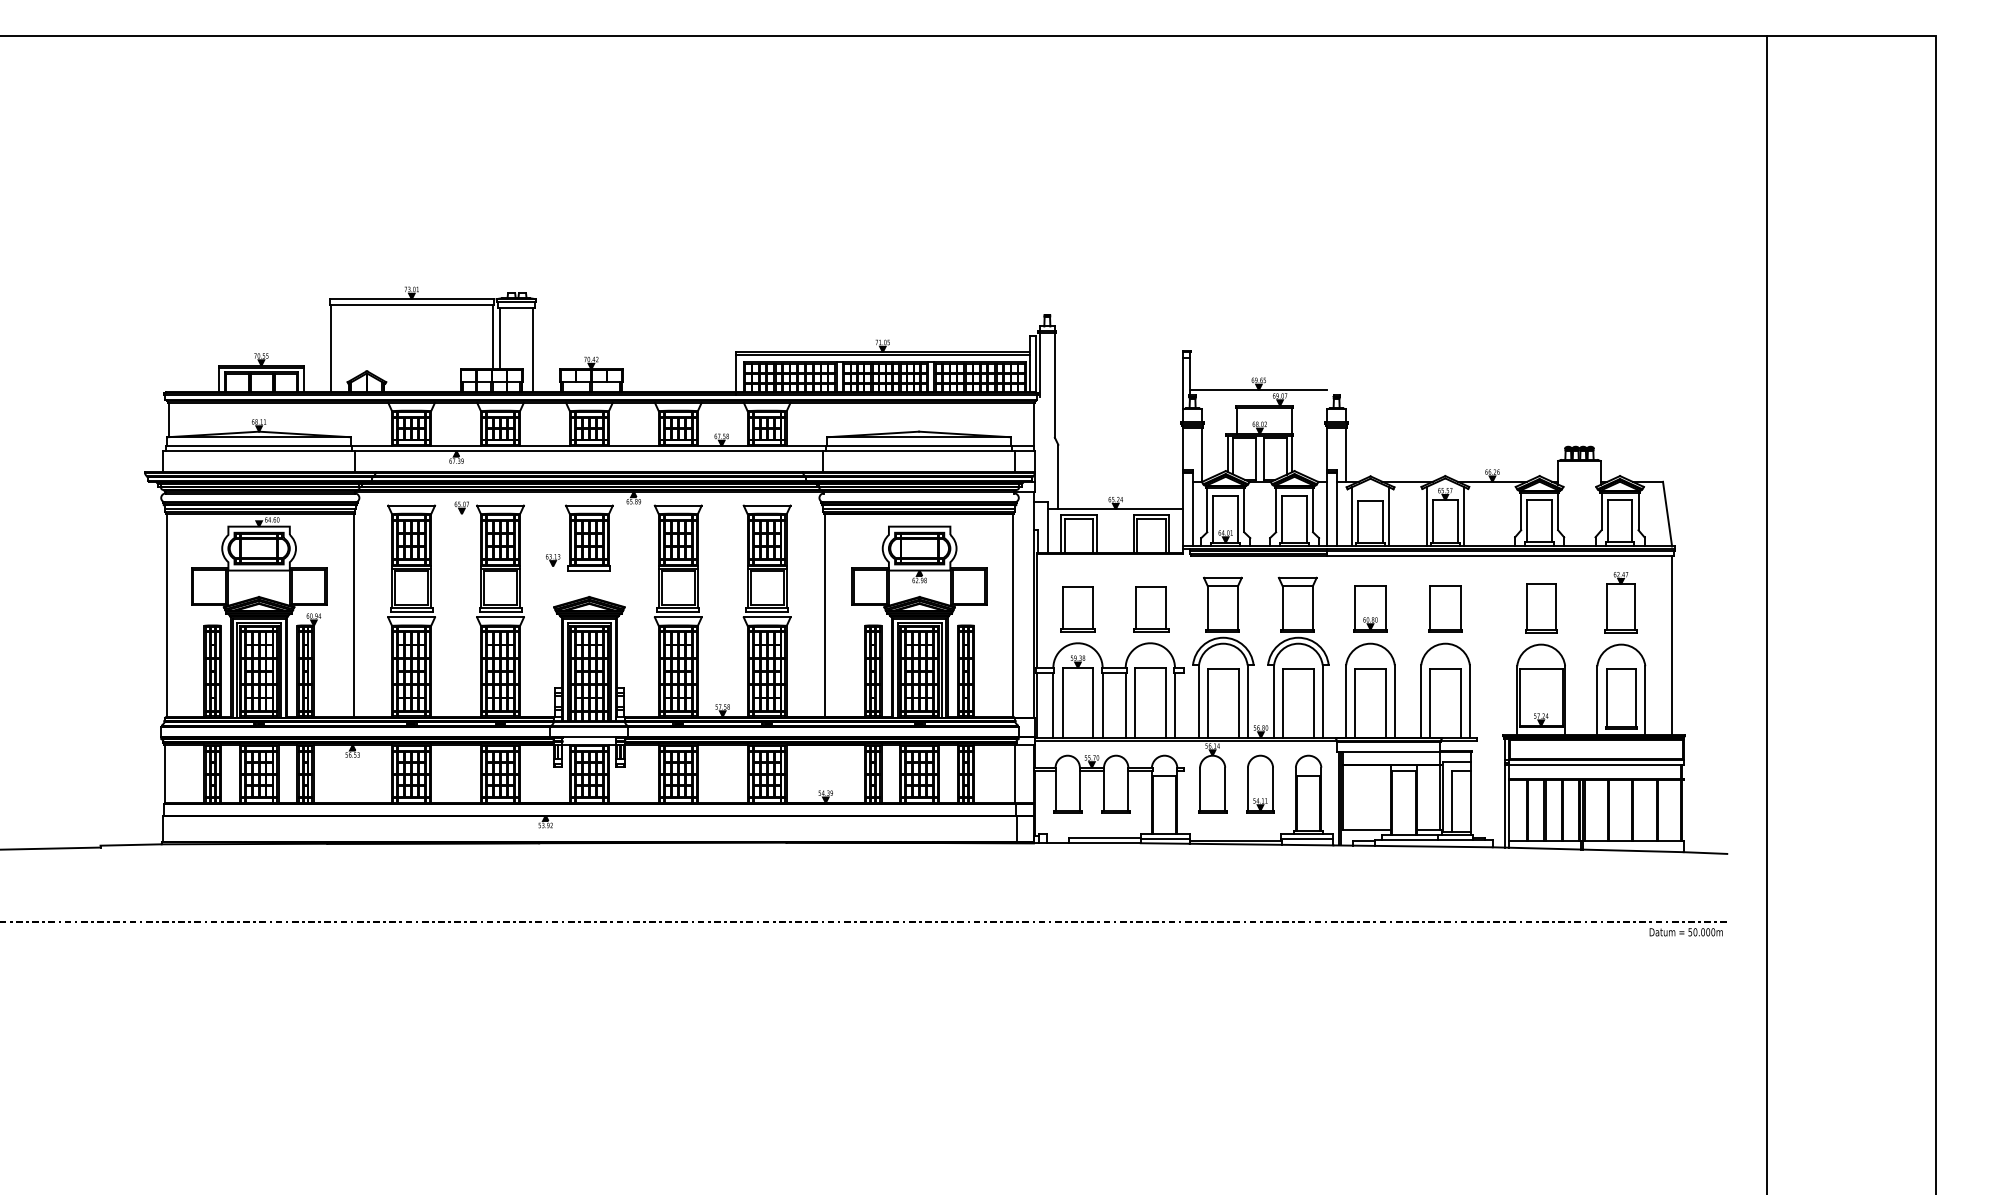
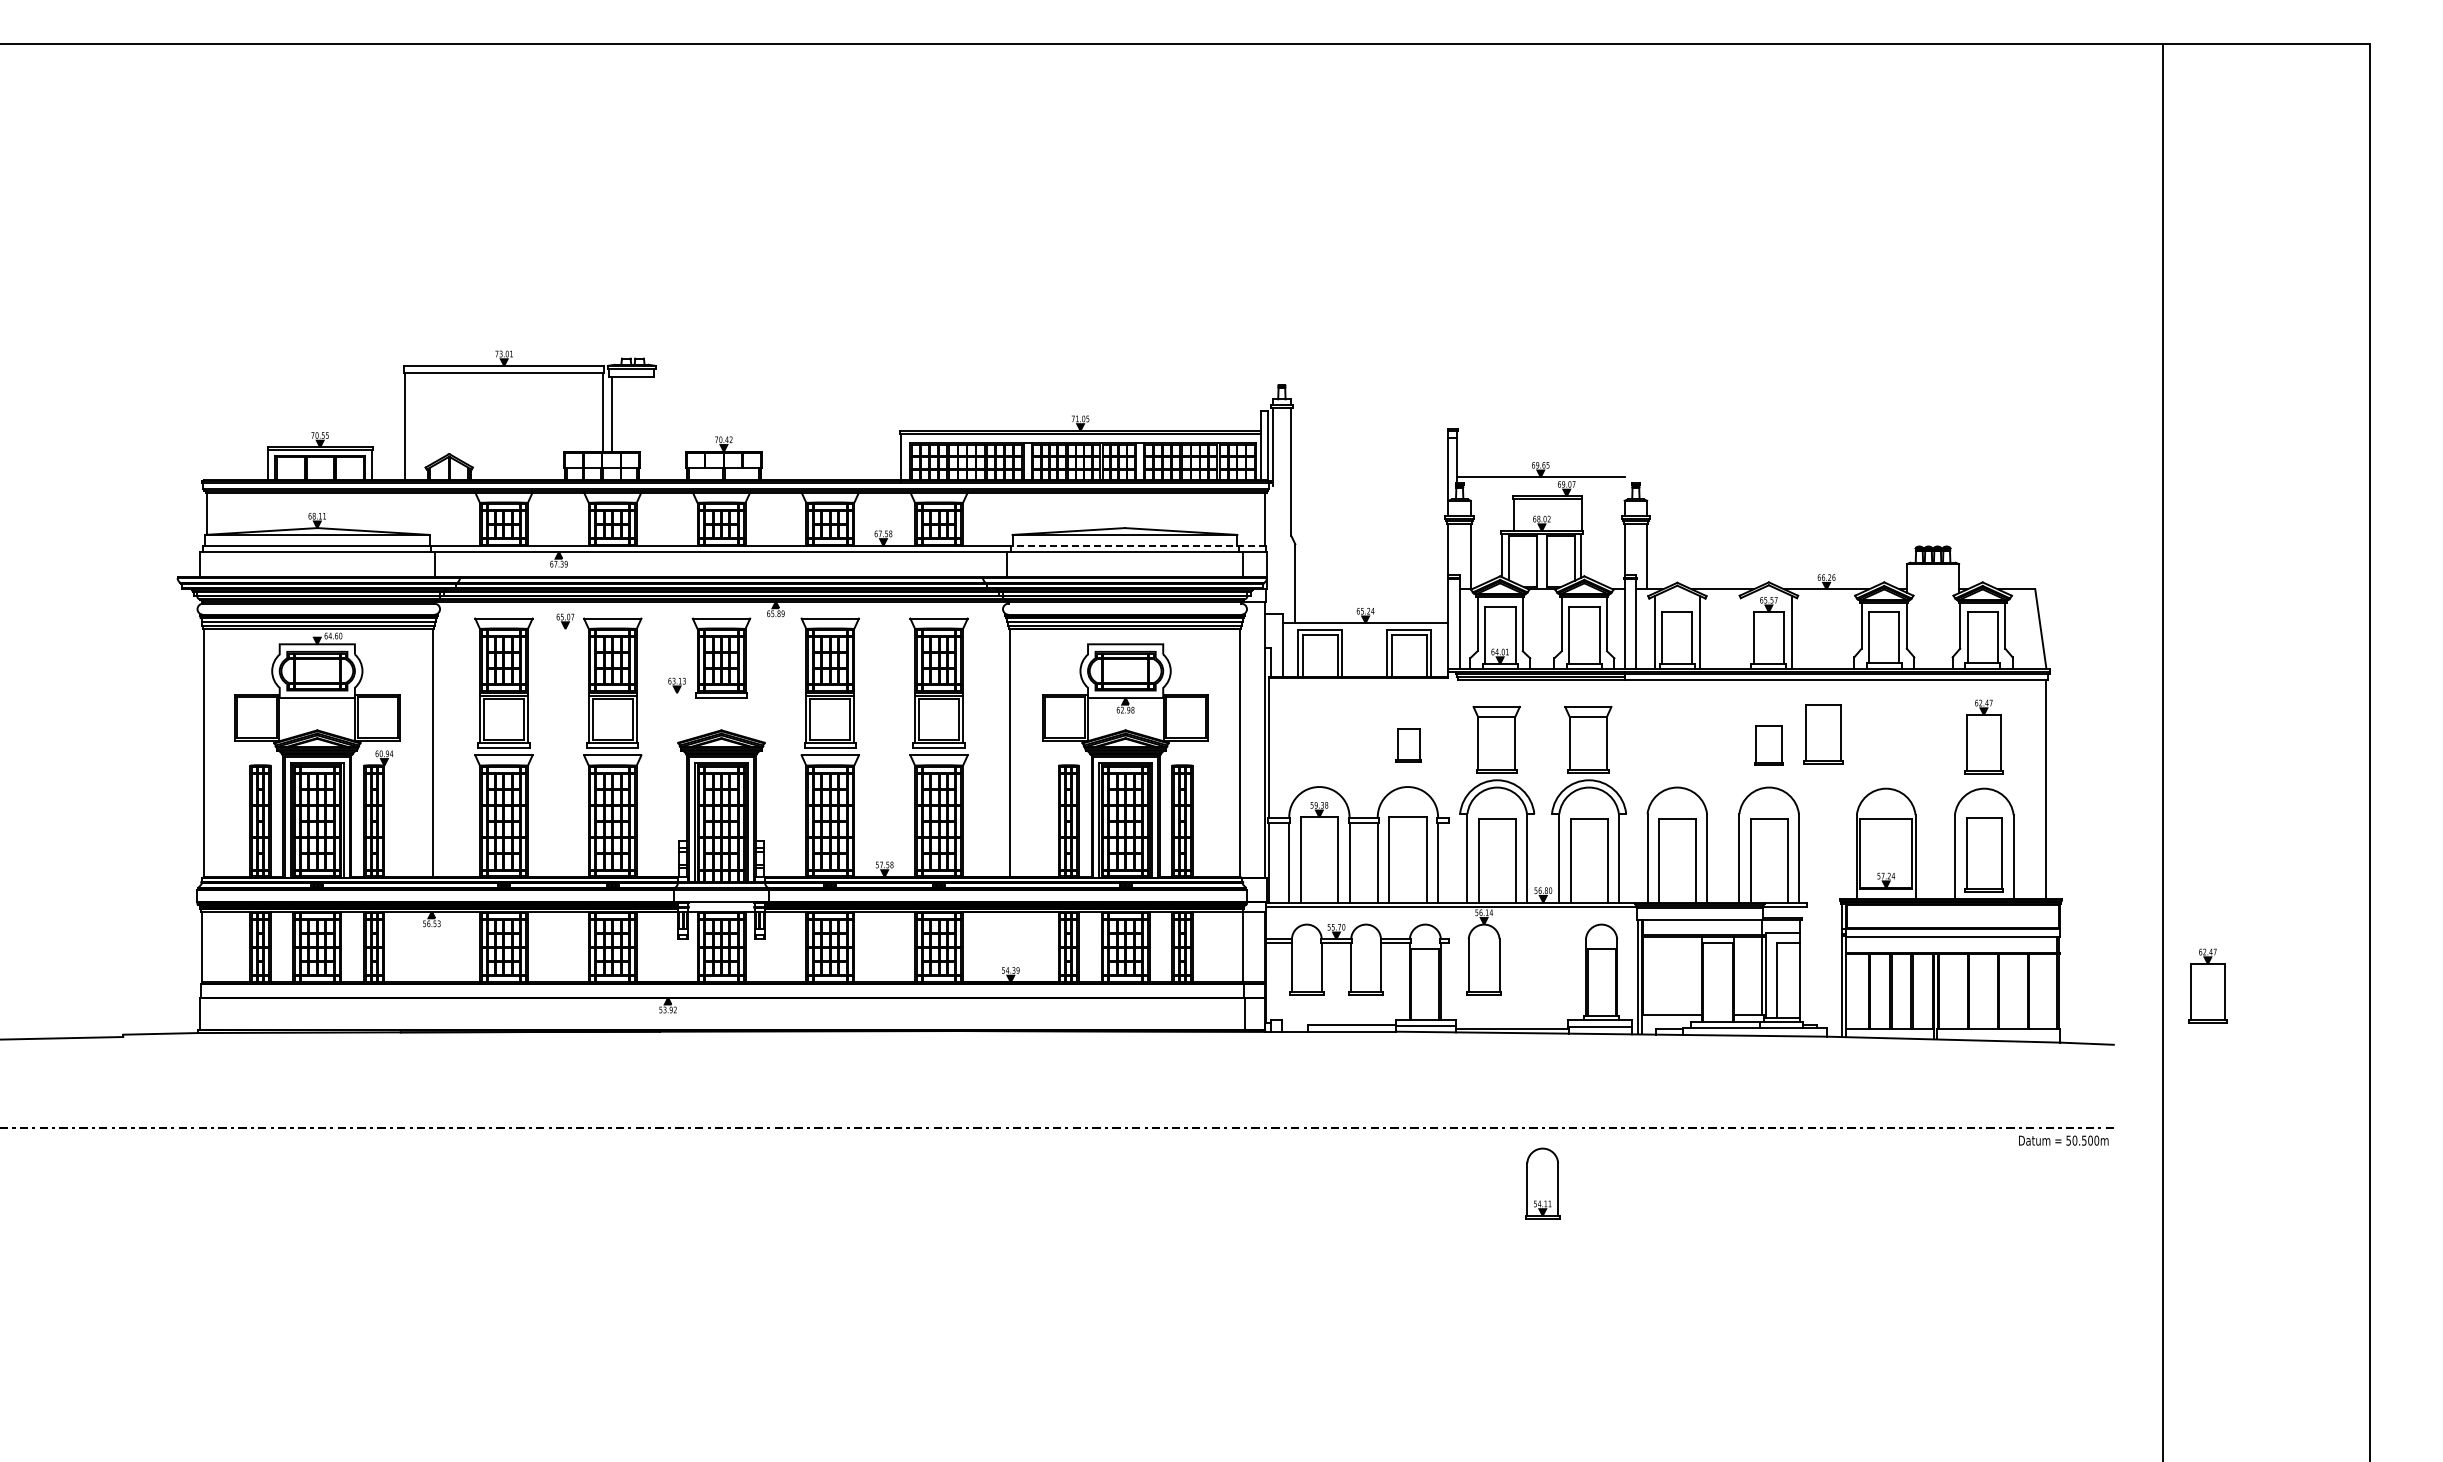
line: (532, 350) -> (651, 428), removed
line: (930, 445) -> (1138, 545), solid -> dashed
line: (1427, 516) -> (1746, 631), removed
part: (1370, 608) -> (1677, 744), removed
part: (1445, 608) -> (1768, 744), size x0.7
part: (1541, 608) -> (1823, 734), moved
part: (1078, 609) -> (1319, 745), removed
part: (1150, 609) -> (1408, 745), size x0.6
part: (1260, 784) -> (1542, 1183), moved
part: (1803, 805) -> (2207, 985), added
text: (1702, 932) -> (2083, 1140), 50.000m -> 50.500m

